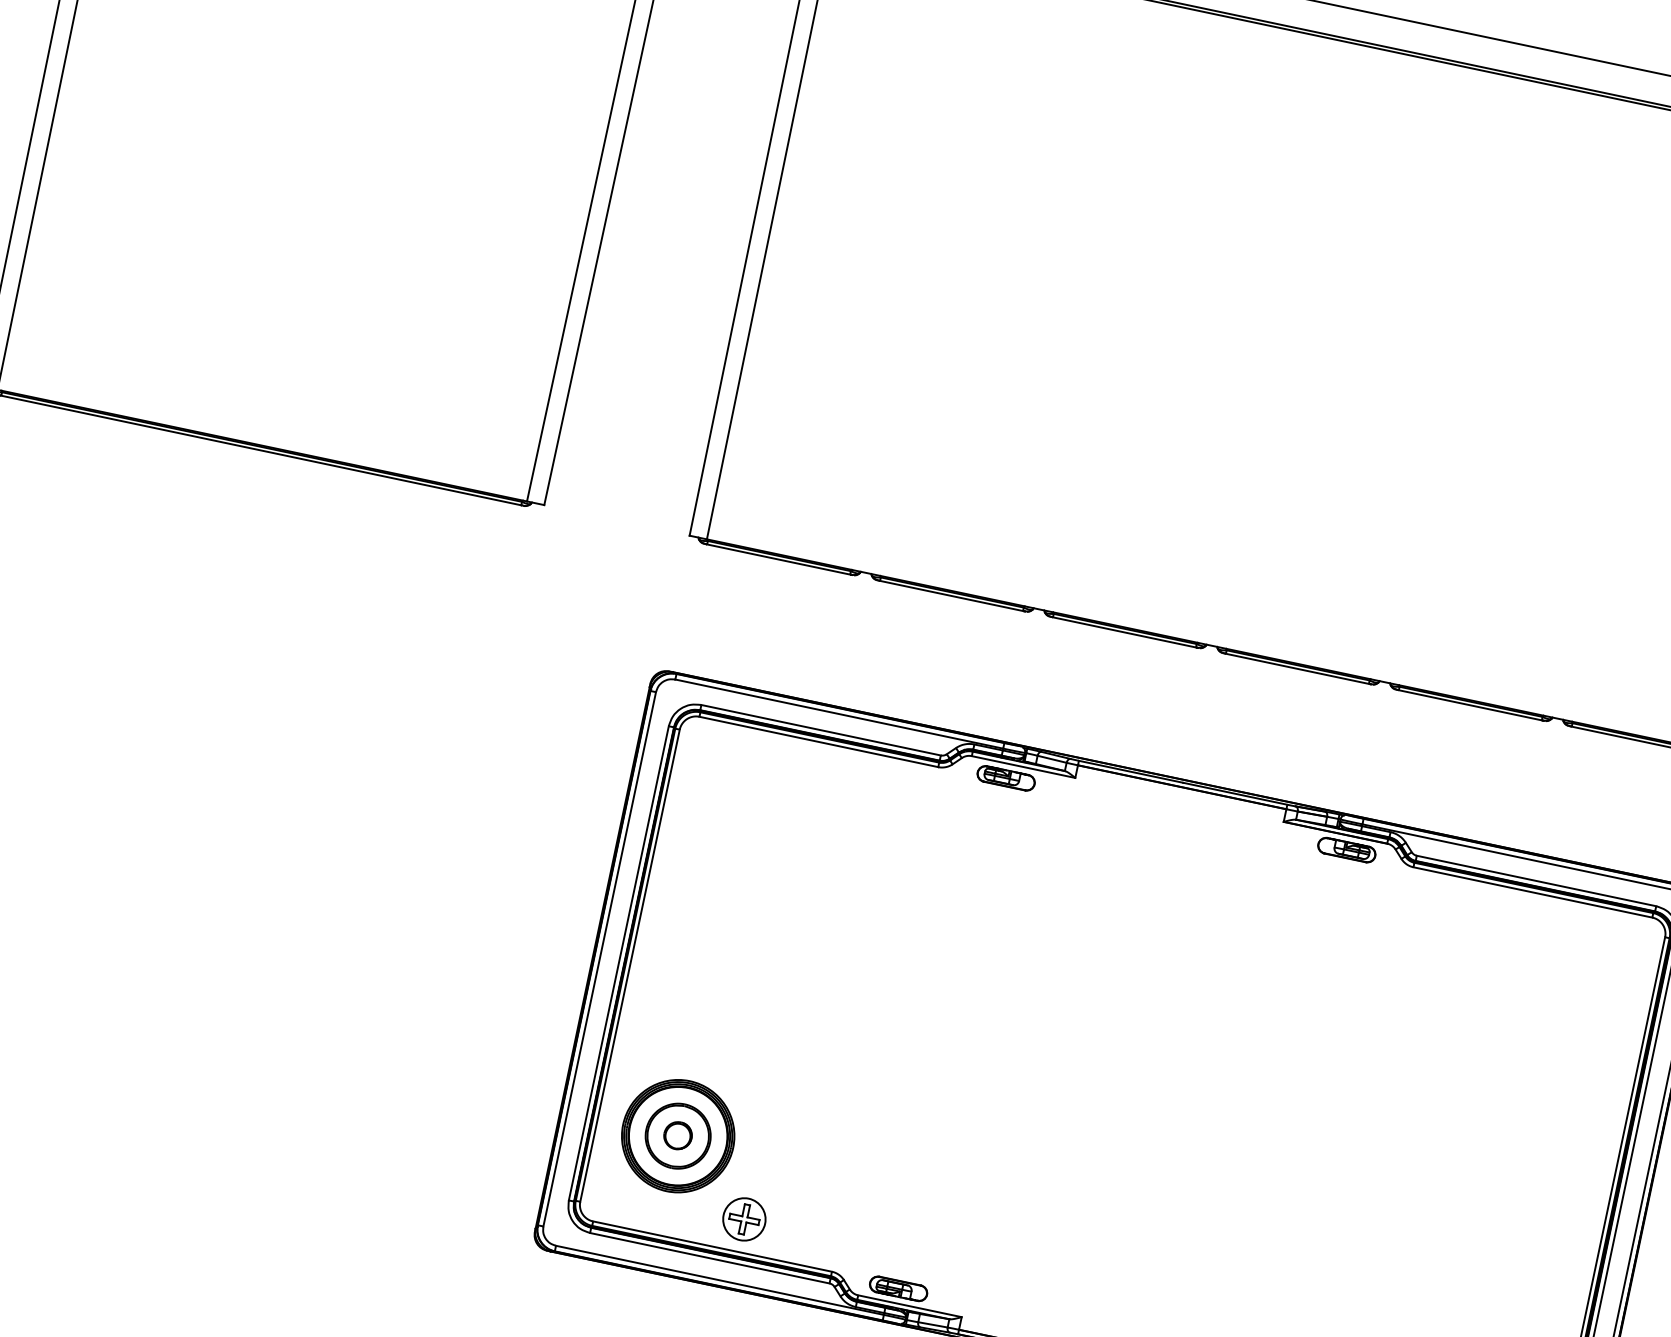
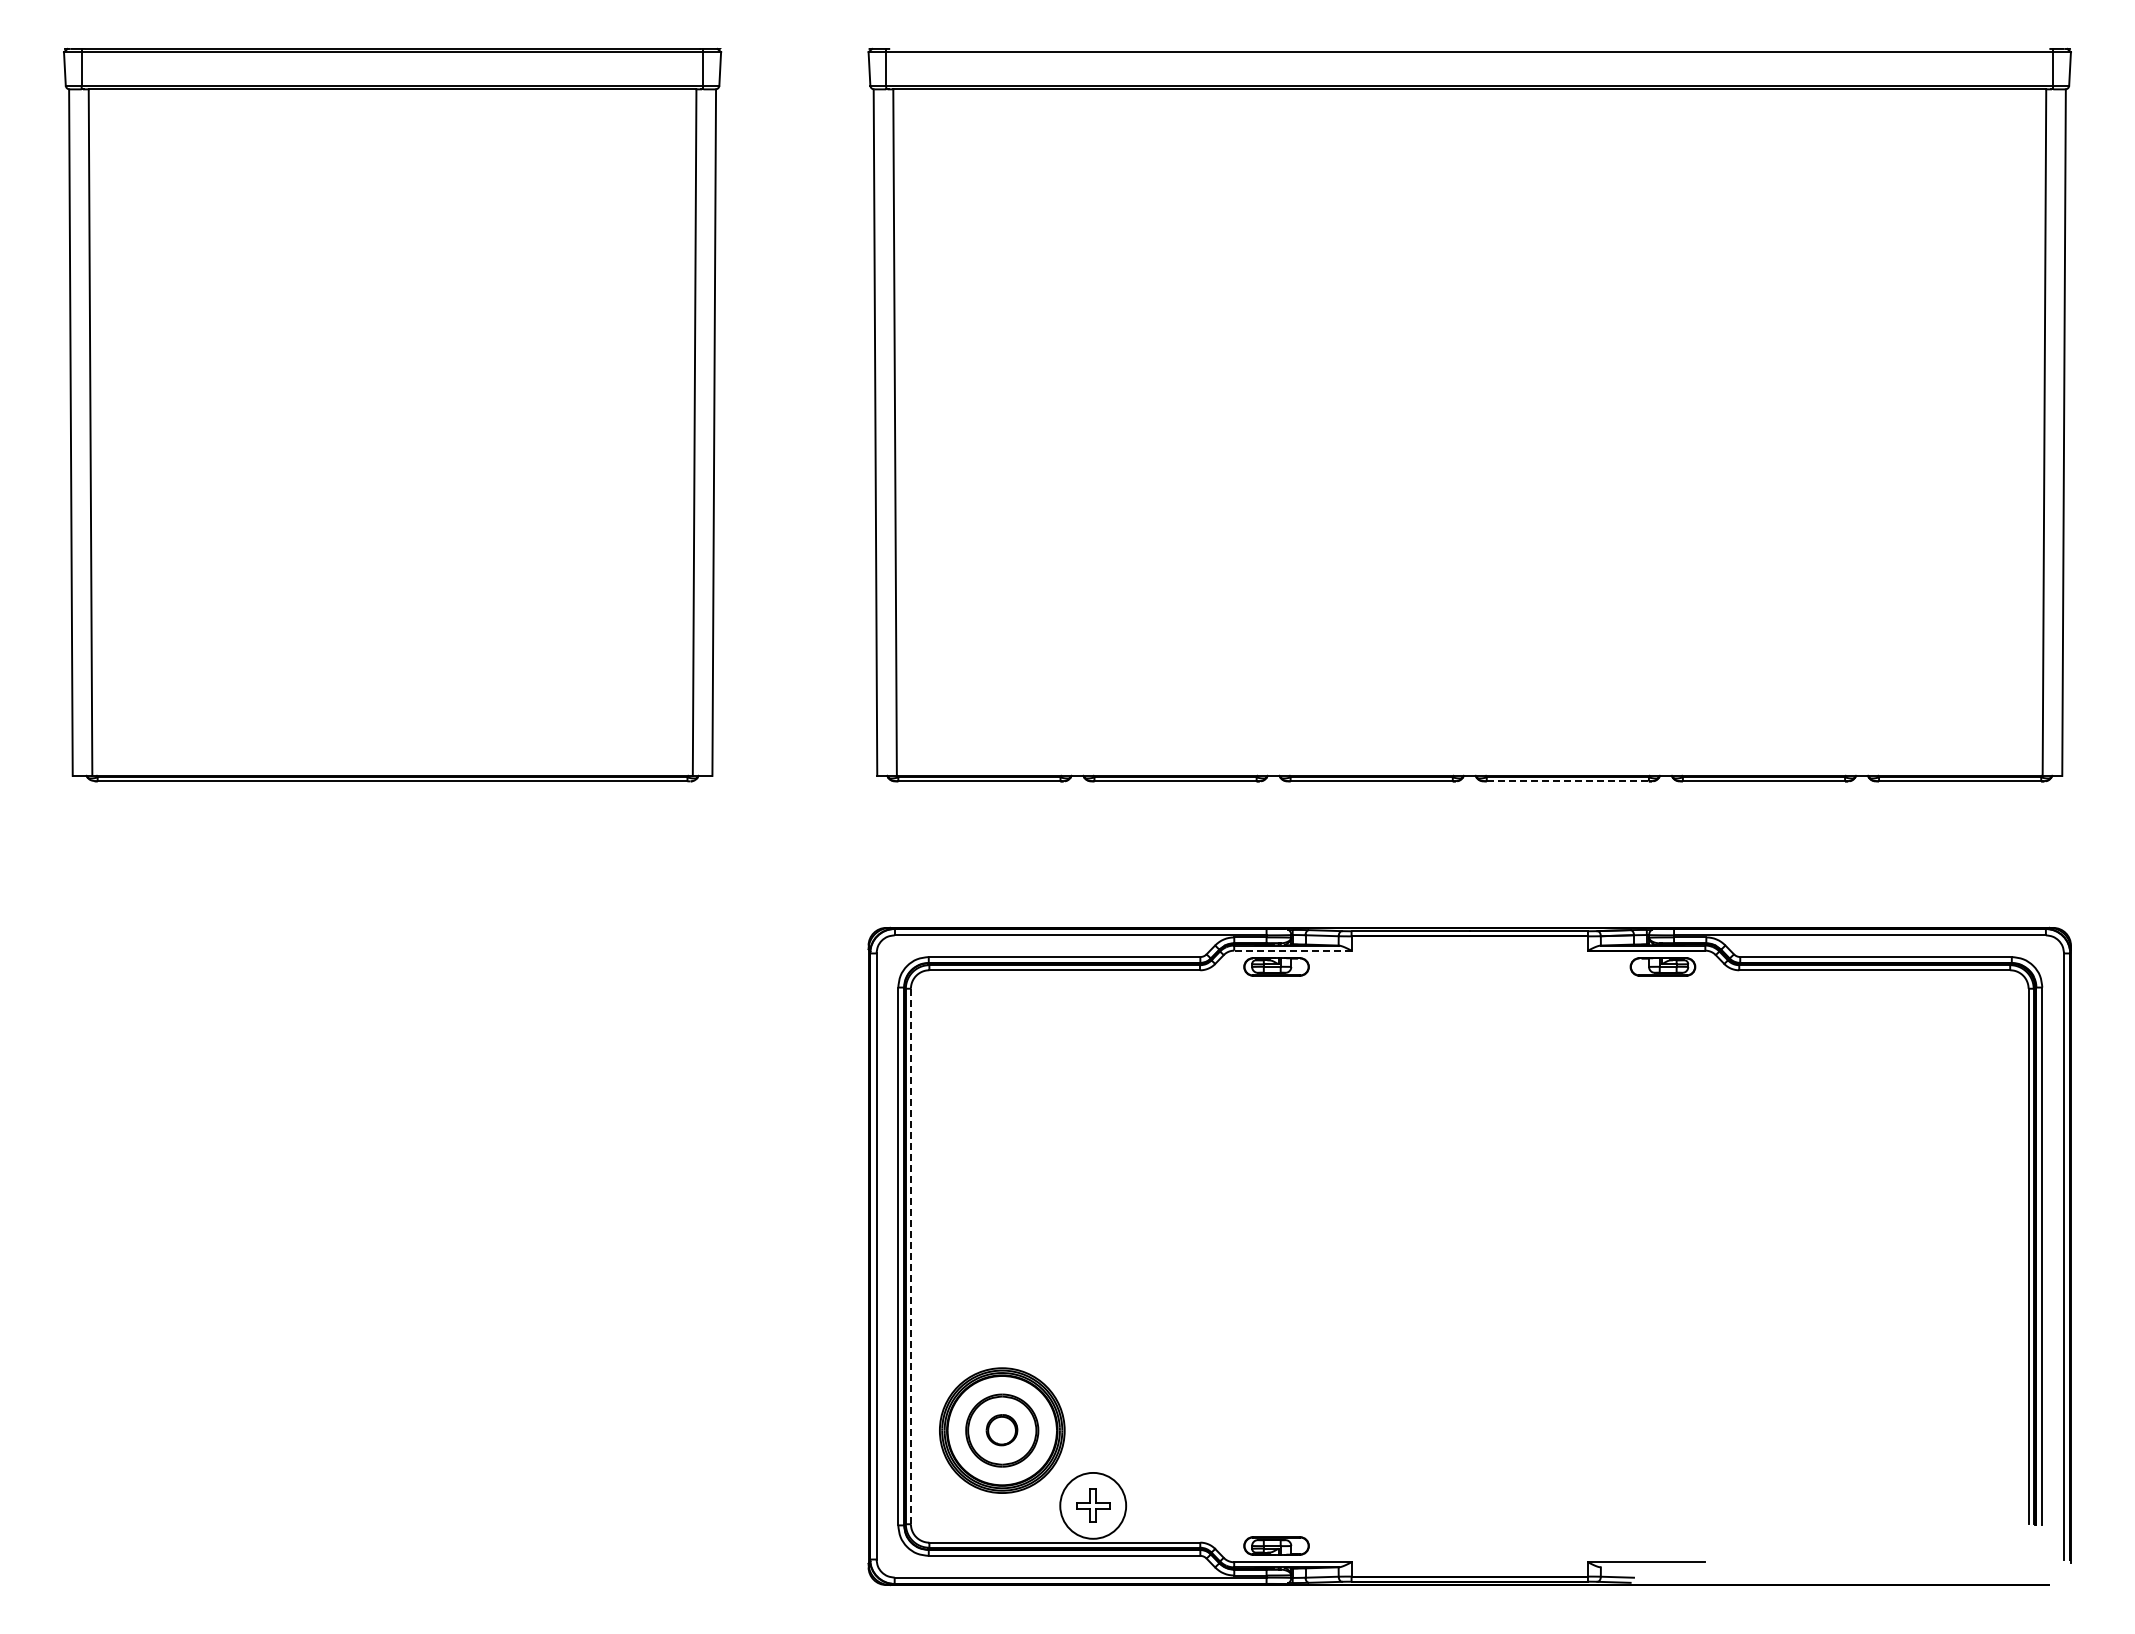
line: (1298, 669) -> (1568, 781), solid -> dashed
line: (1023, 766) -> (1292, 950), solid -> dashed
line: (629, 965) -> (910, 1256), solid -> dashed
circle: (743, 1218) -> (1092, 1505), size x1.4

